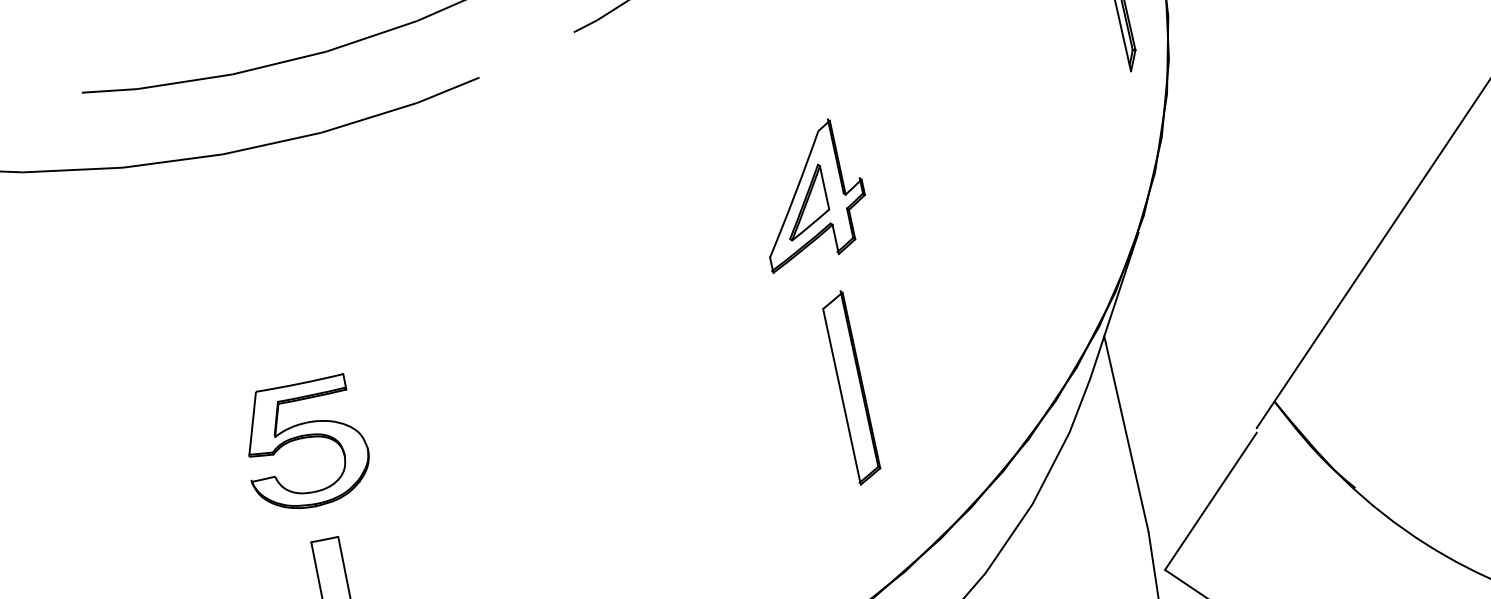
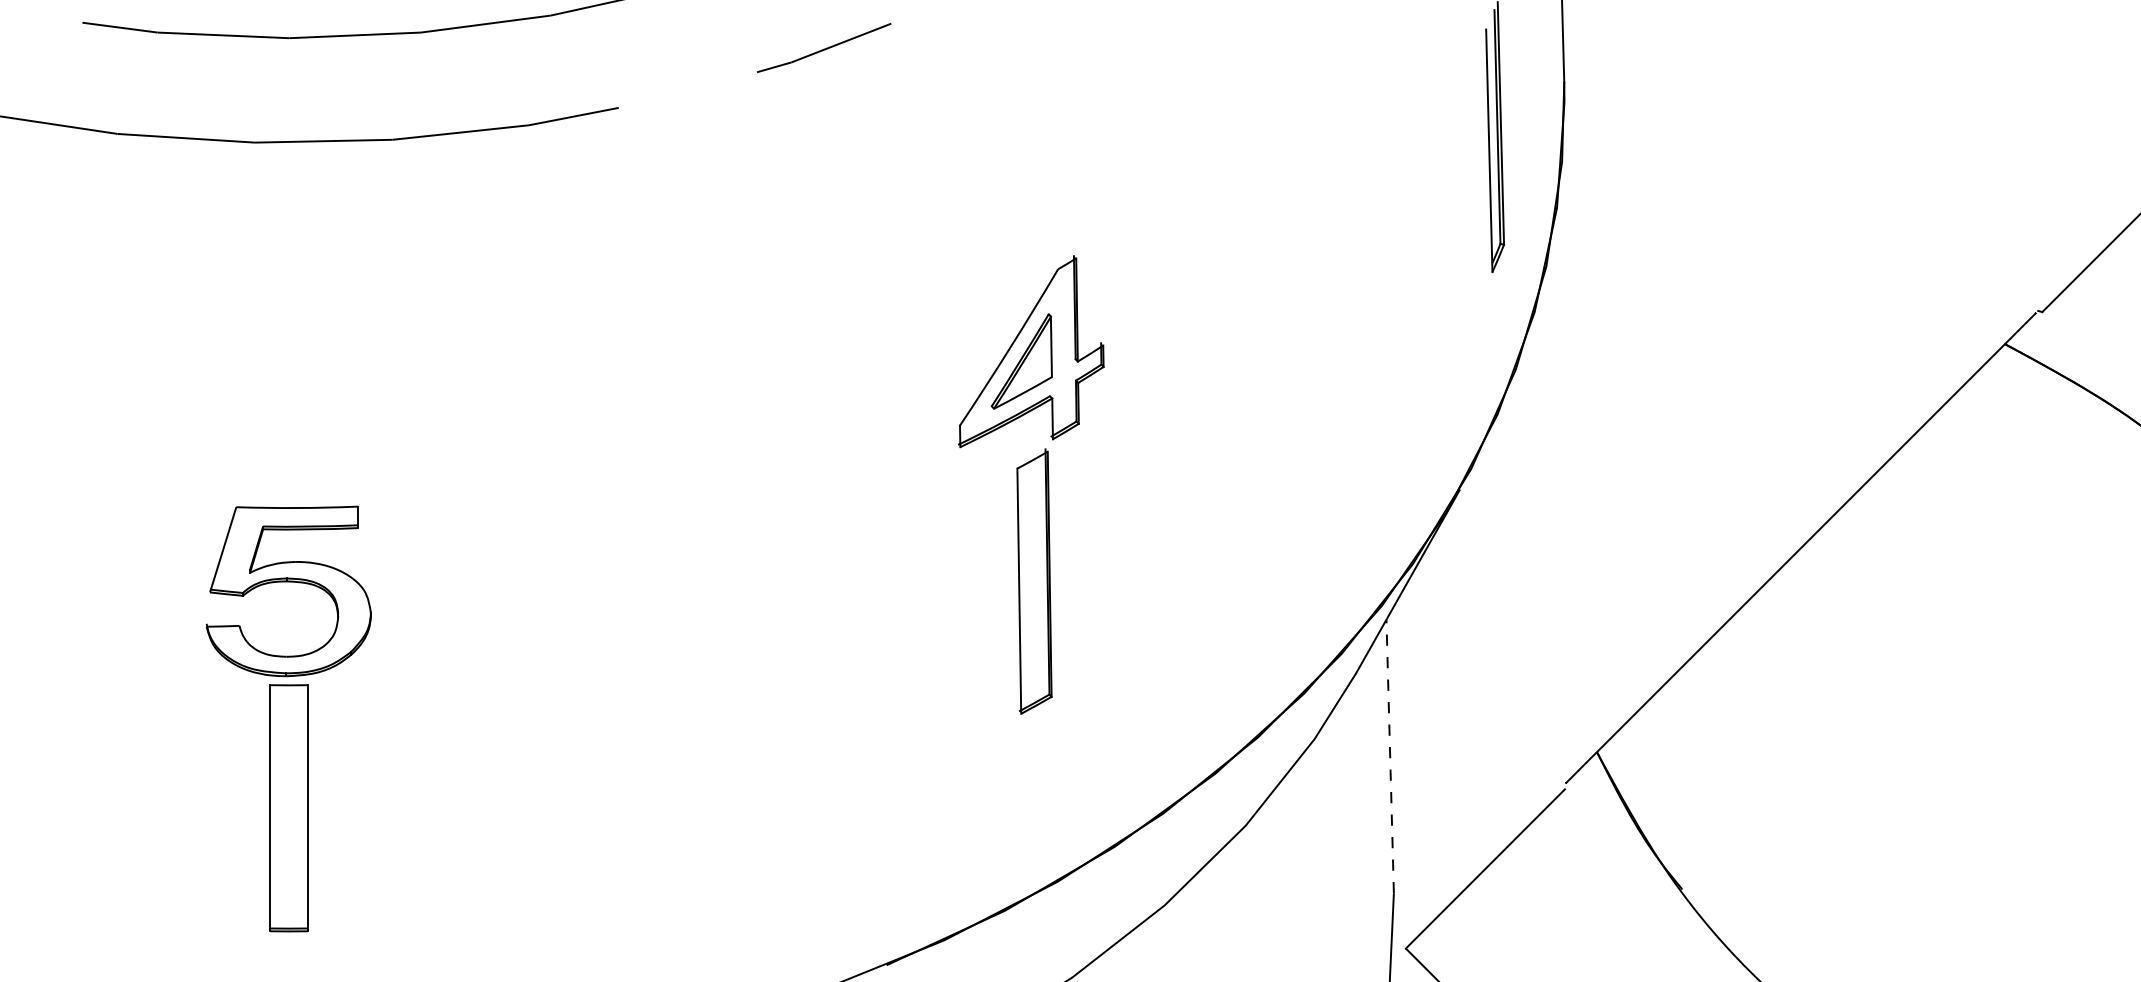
part: (851, 387) -> (1034, 581), moved
line: (1126, 434) -> (1390, 756), solid -> dashed
part: (304, 438) -> (288, 582), moved

